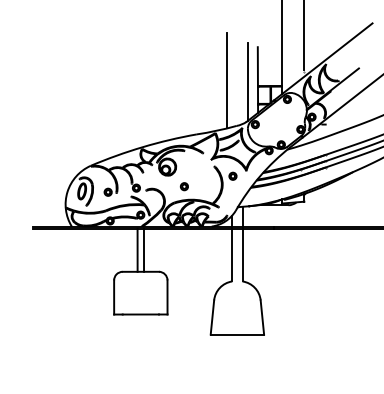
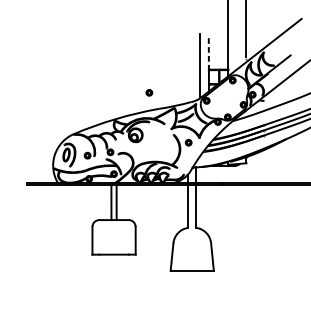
line: (257, 67) -> (208, 54), solid -> dashed
line: (227, 80) -> (184, 65), removed
part: (183, 186) -> (148, 92), moved

